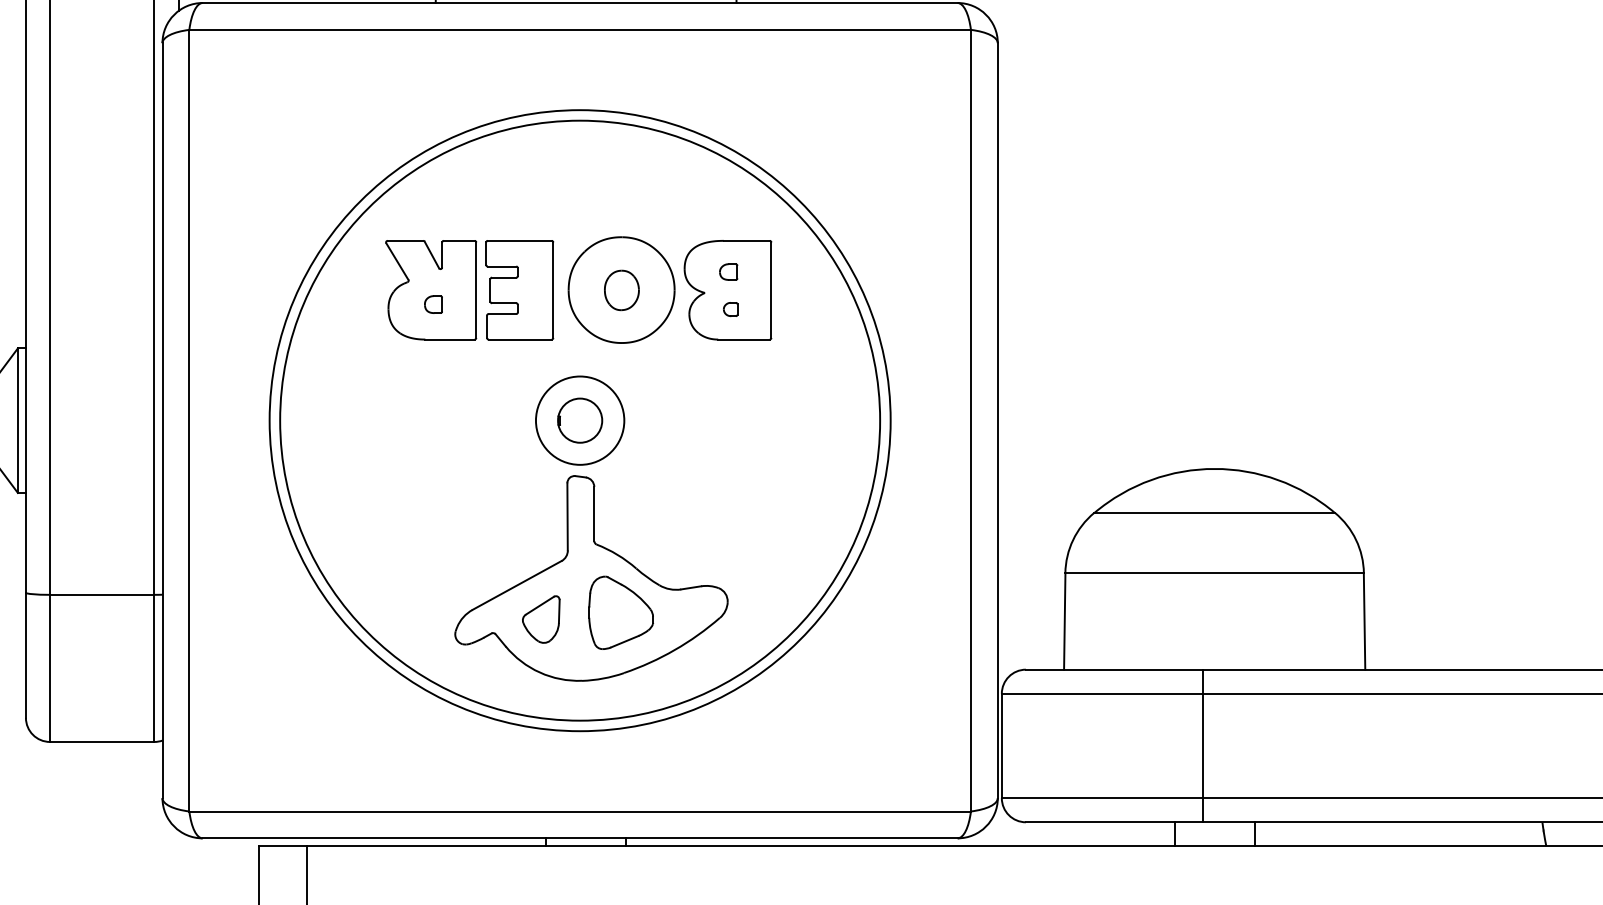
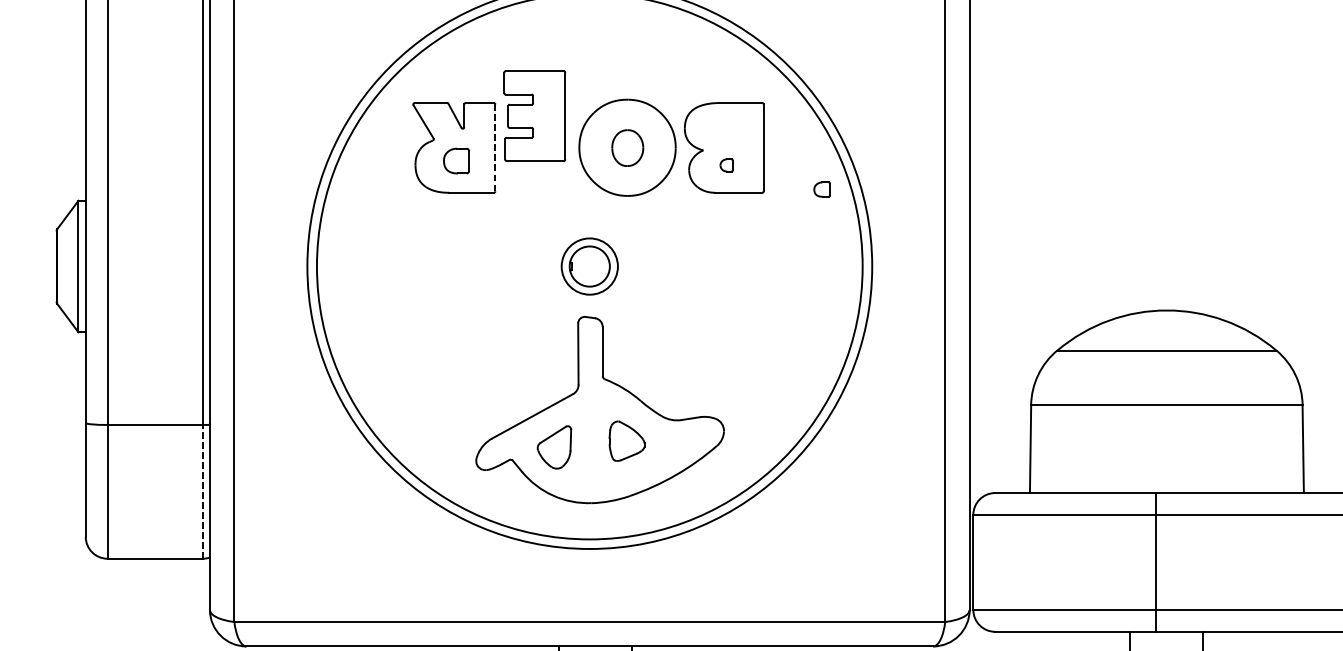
part: (728, 271) -> (822, 189), moved
line: (476, 290) -> (495, 148), solid -> dashed
part: (519, 290) -> (534, 116), moved
part: (433, 304) -> (456, 160), size x1.6
circle: (579, 420) -> (589, 266), size x0.7
part: (620, 612) -> (626, 441), size x0.6
line: (154, 668) -> (202, 491), solid -> dashed

